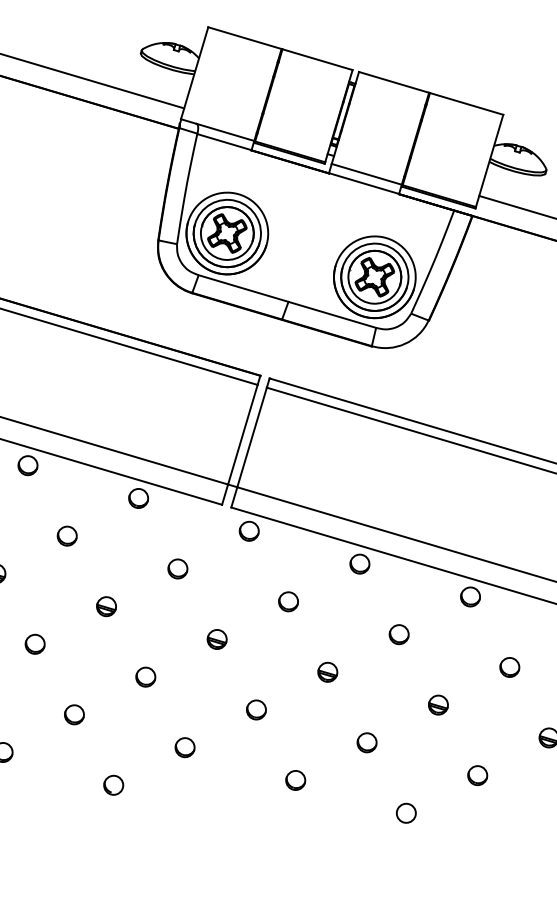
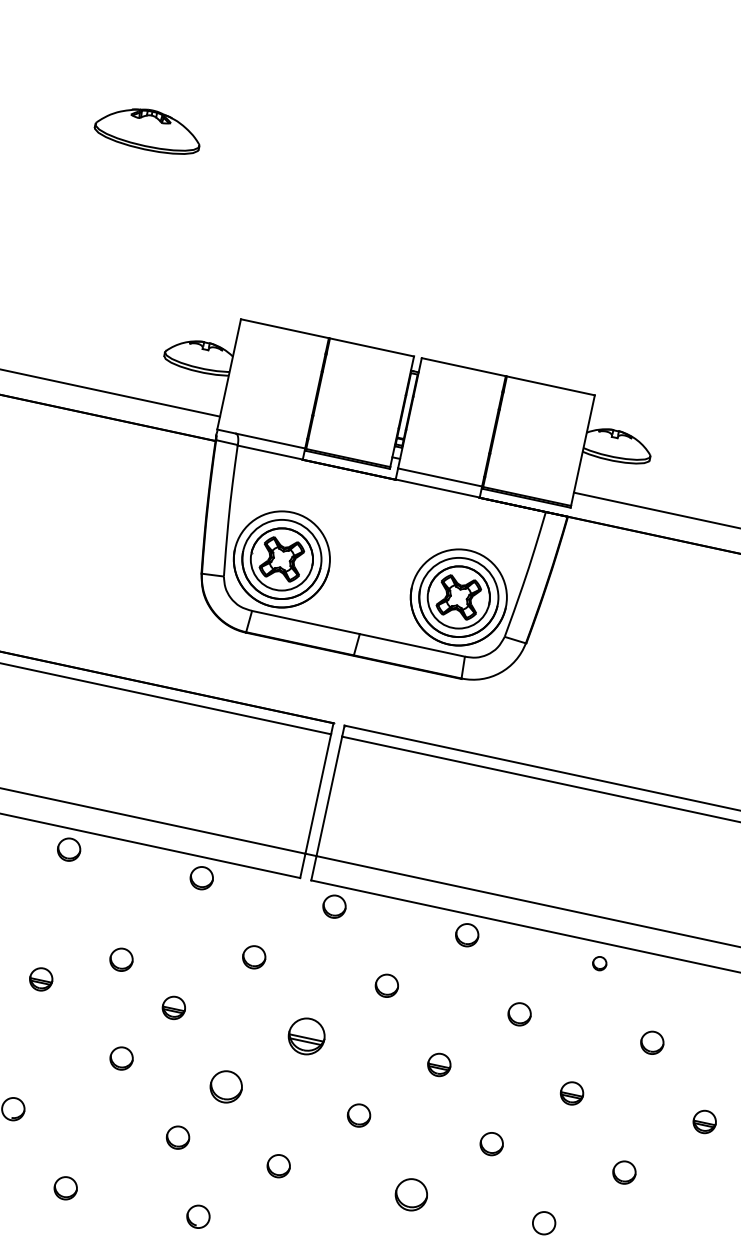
part: (67, 535) -> (121, 959), moved
part: (470, 596) -> (599, 963), size x0.6
part: (217, 639) -> (306, 1036), size x1.6
part: (35, 644) -> (121, 1058), moved
part: (145, 677) -> (226, 1087), size x1.4
part: (74, 714) -> (177, 1137), moved
part: (295, 780) -> (411, 1194), size x1.4

